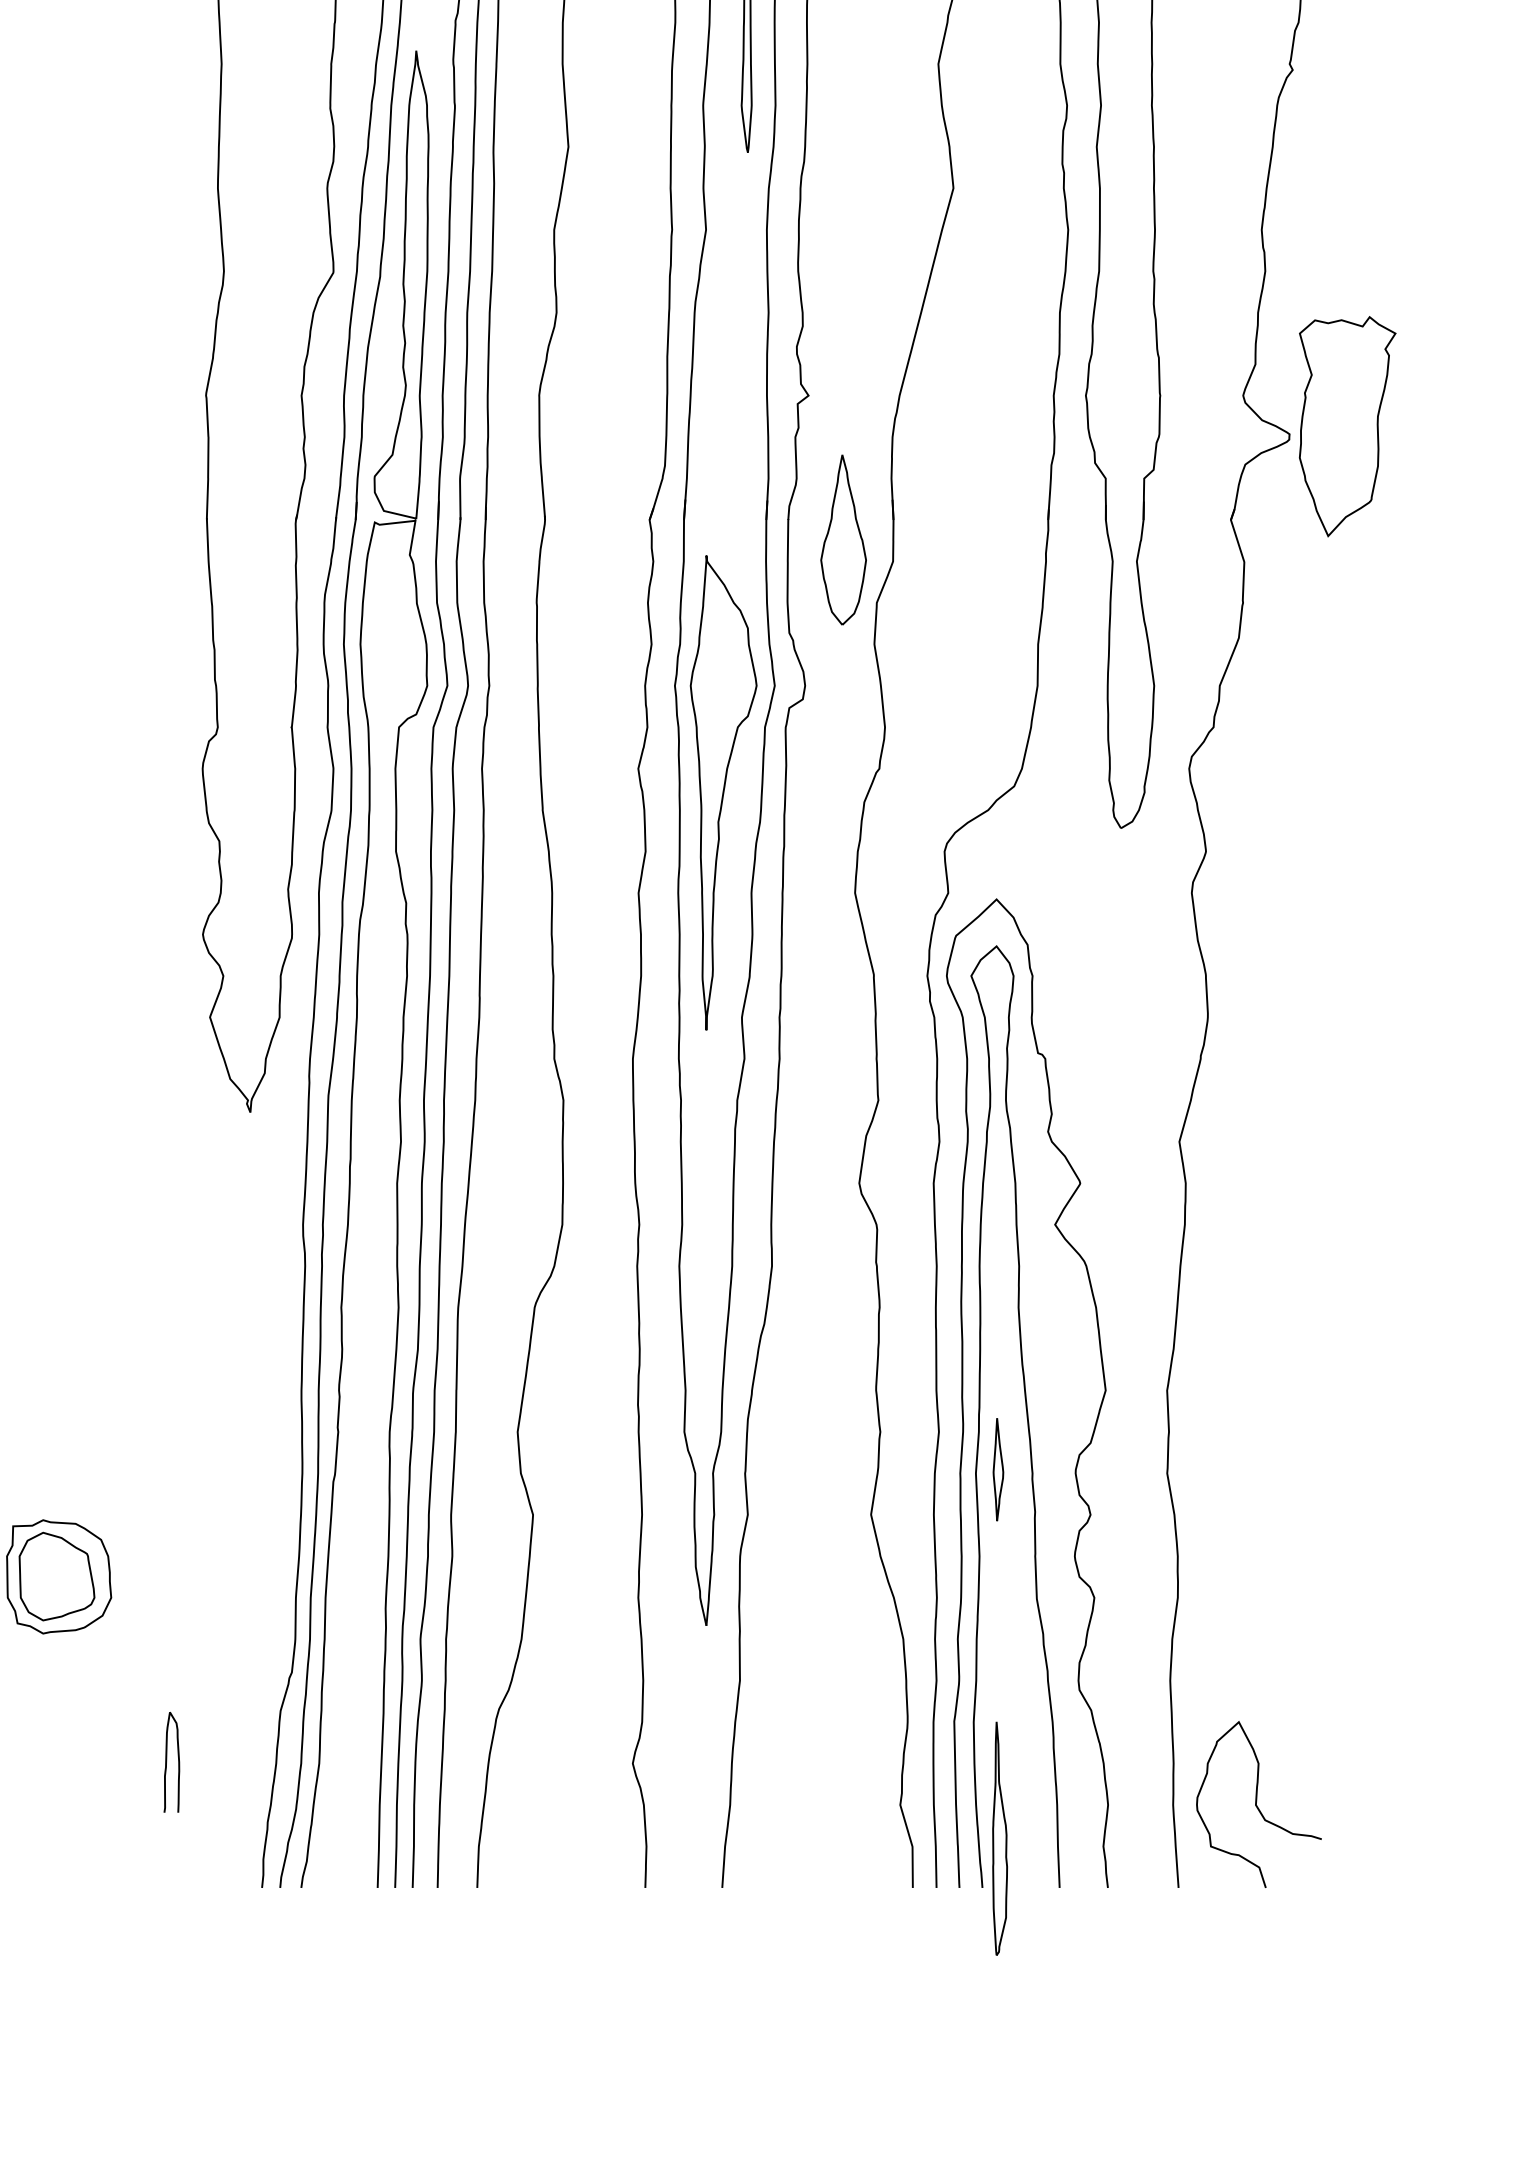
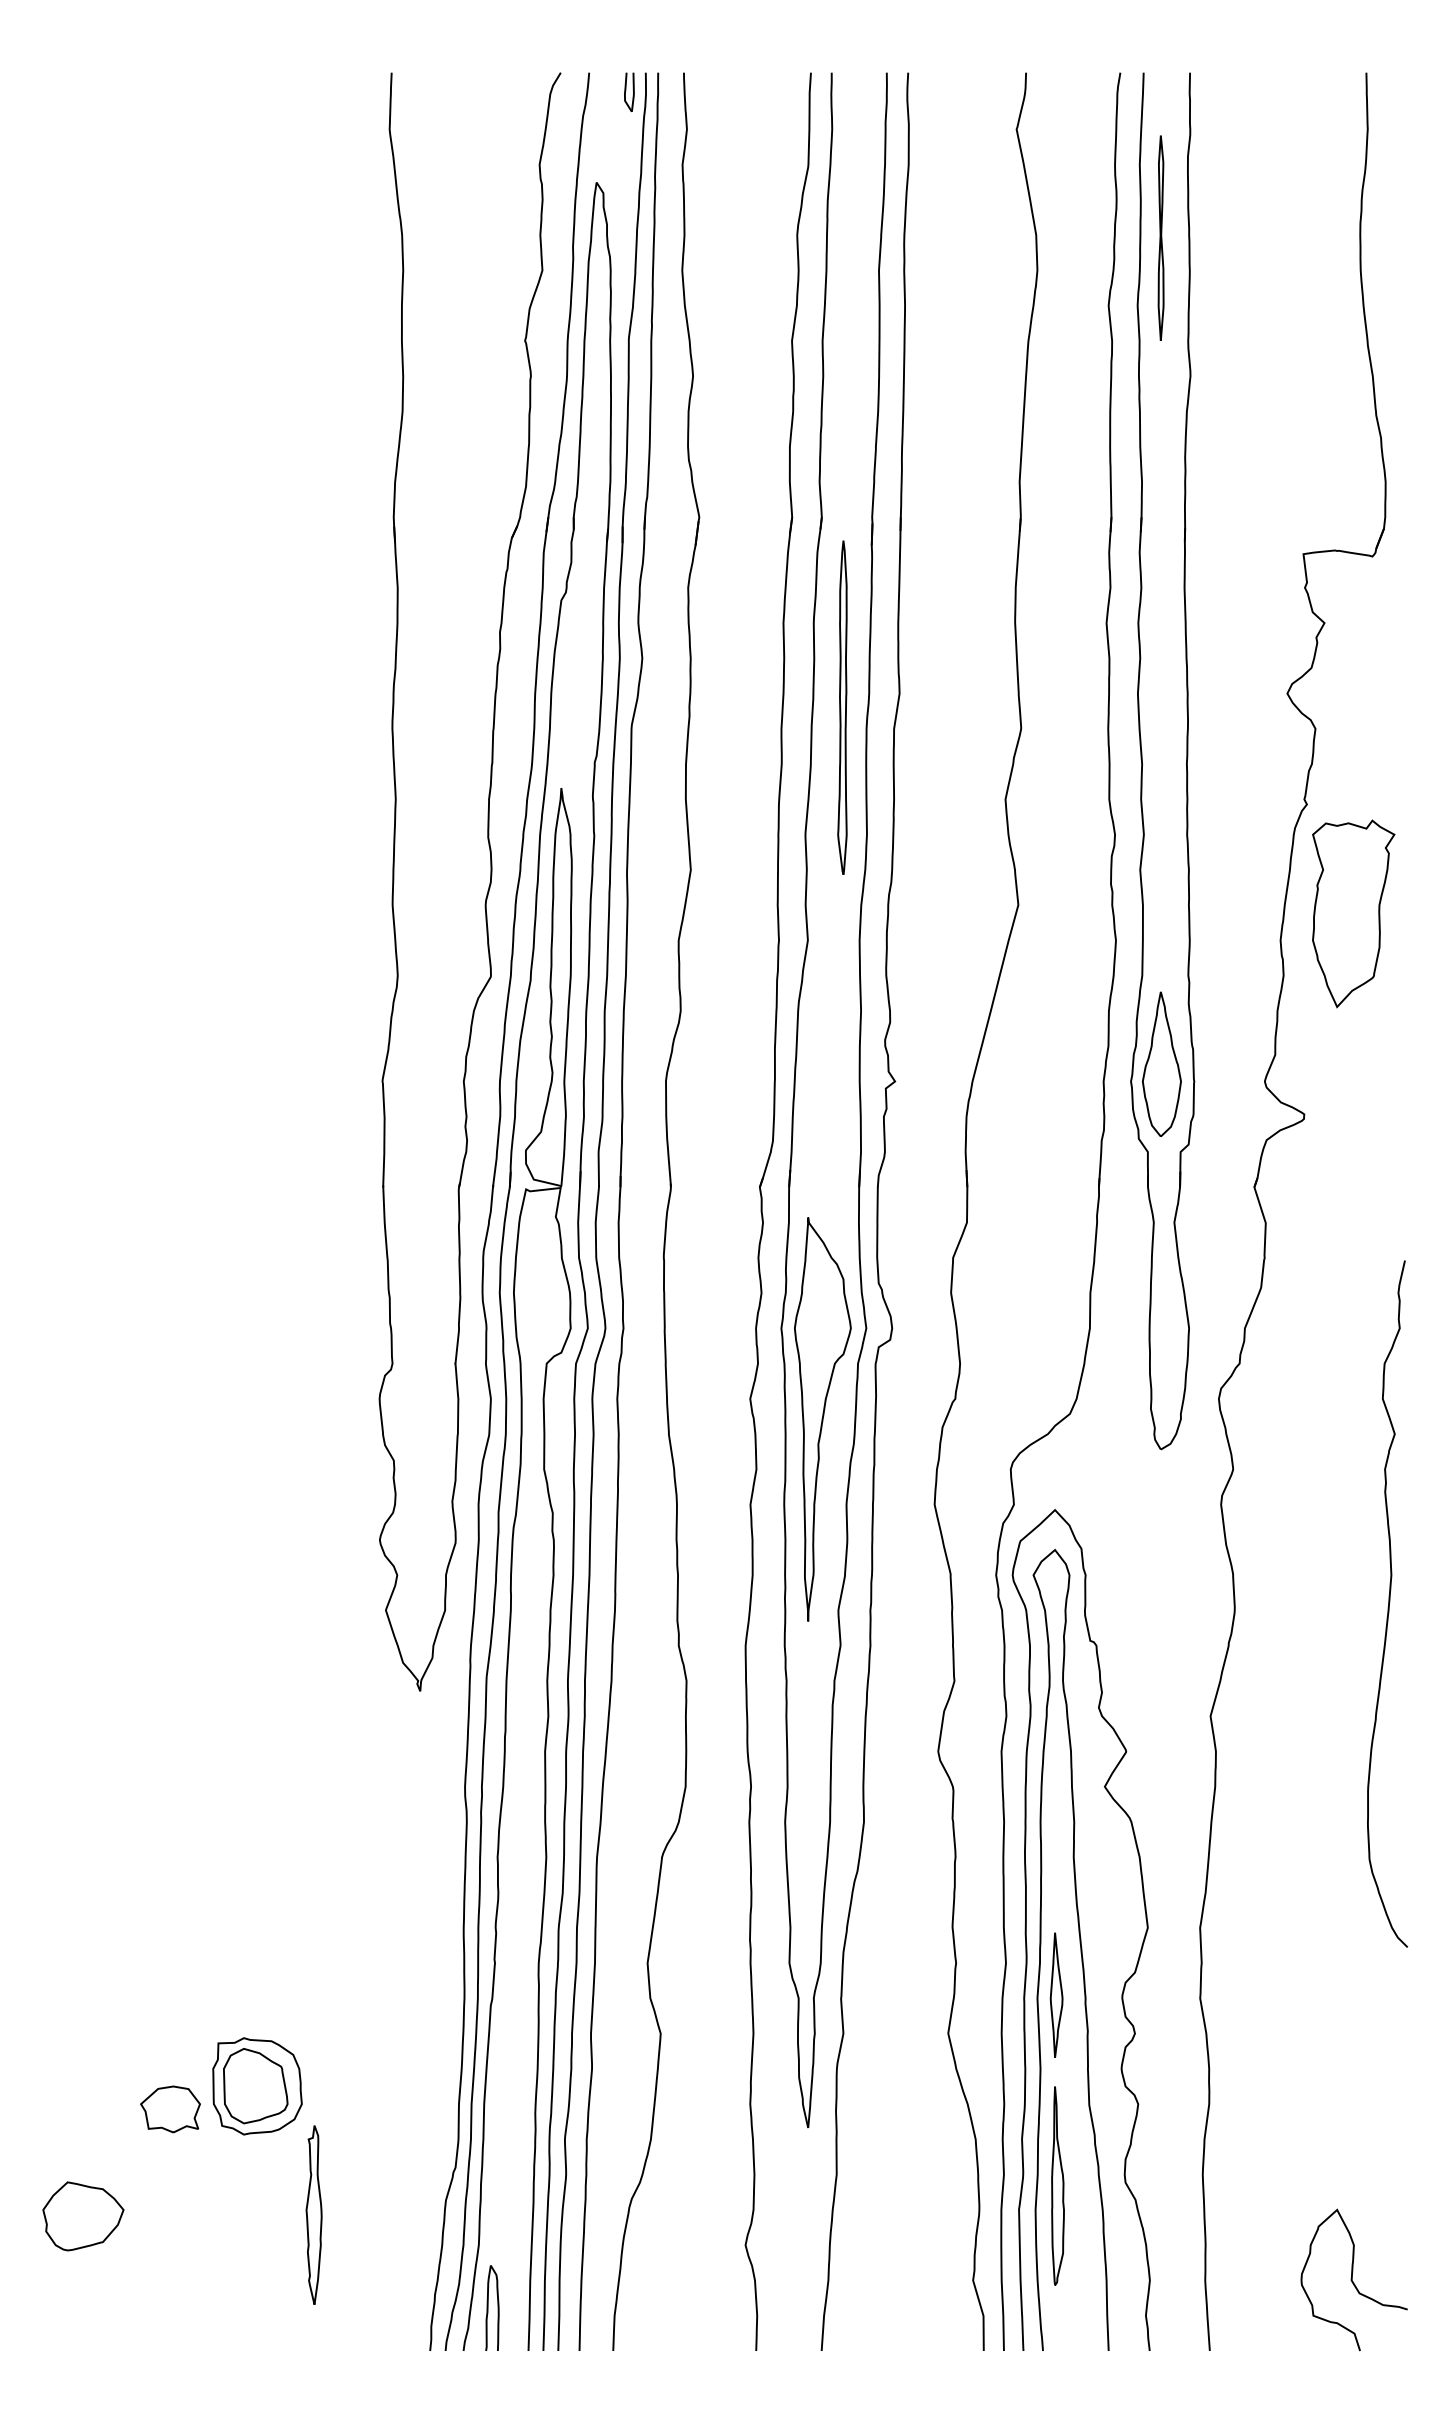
part: (1347, 426) -> (1353, 913), moved
part: (843, 539) -> (1161, 1063), moved
curve: (1388, 1009) -> (1388, 1603), added
part: (998, 1468) -> (1056, 1994), size x1.43
part: (124, 1727) -> (313, 2214), added
curve: (167, 1761) -> (488, 2307), moved
curve: (1256, 1803) -> (1352, 2279), moved
part: (999, 1837) -> (1057, 2185), moved

